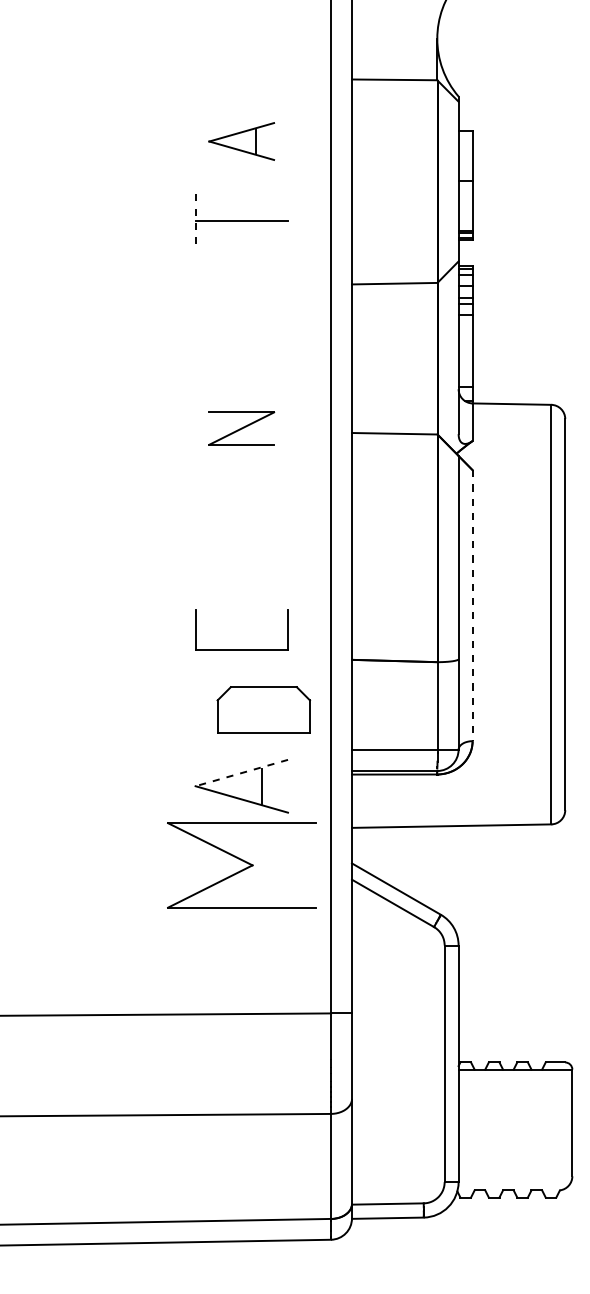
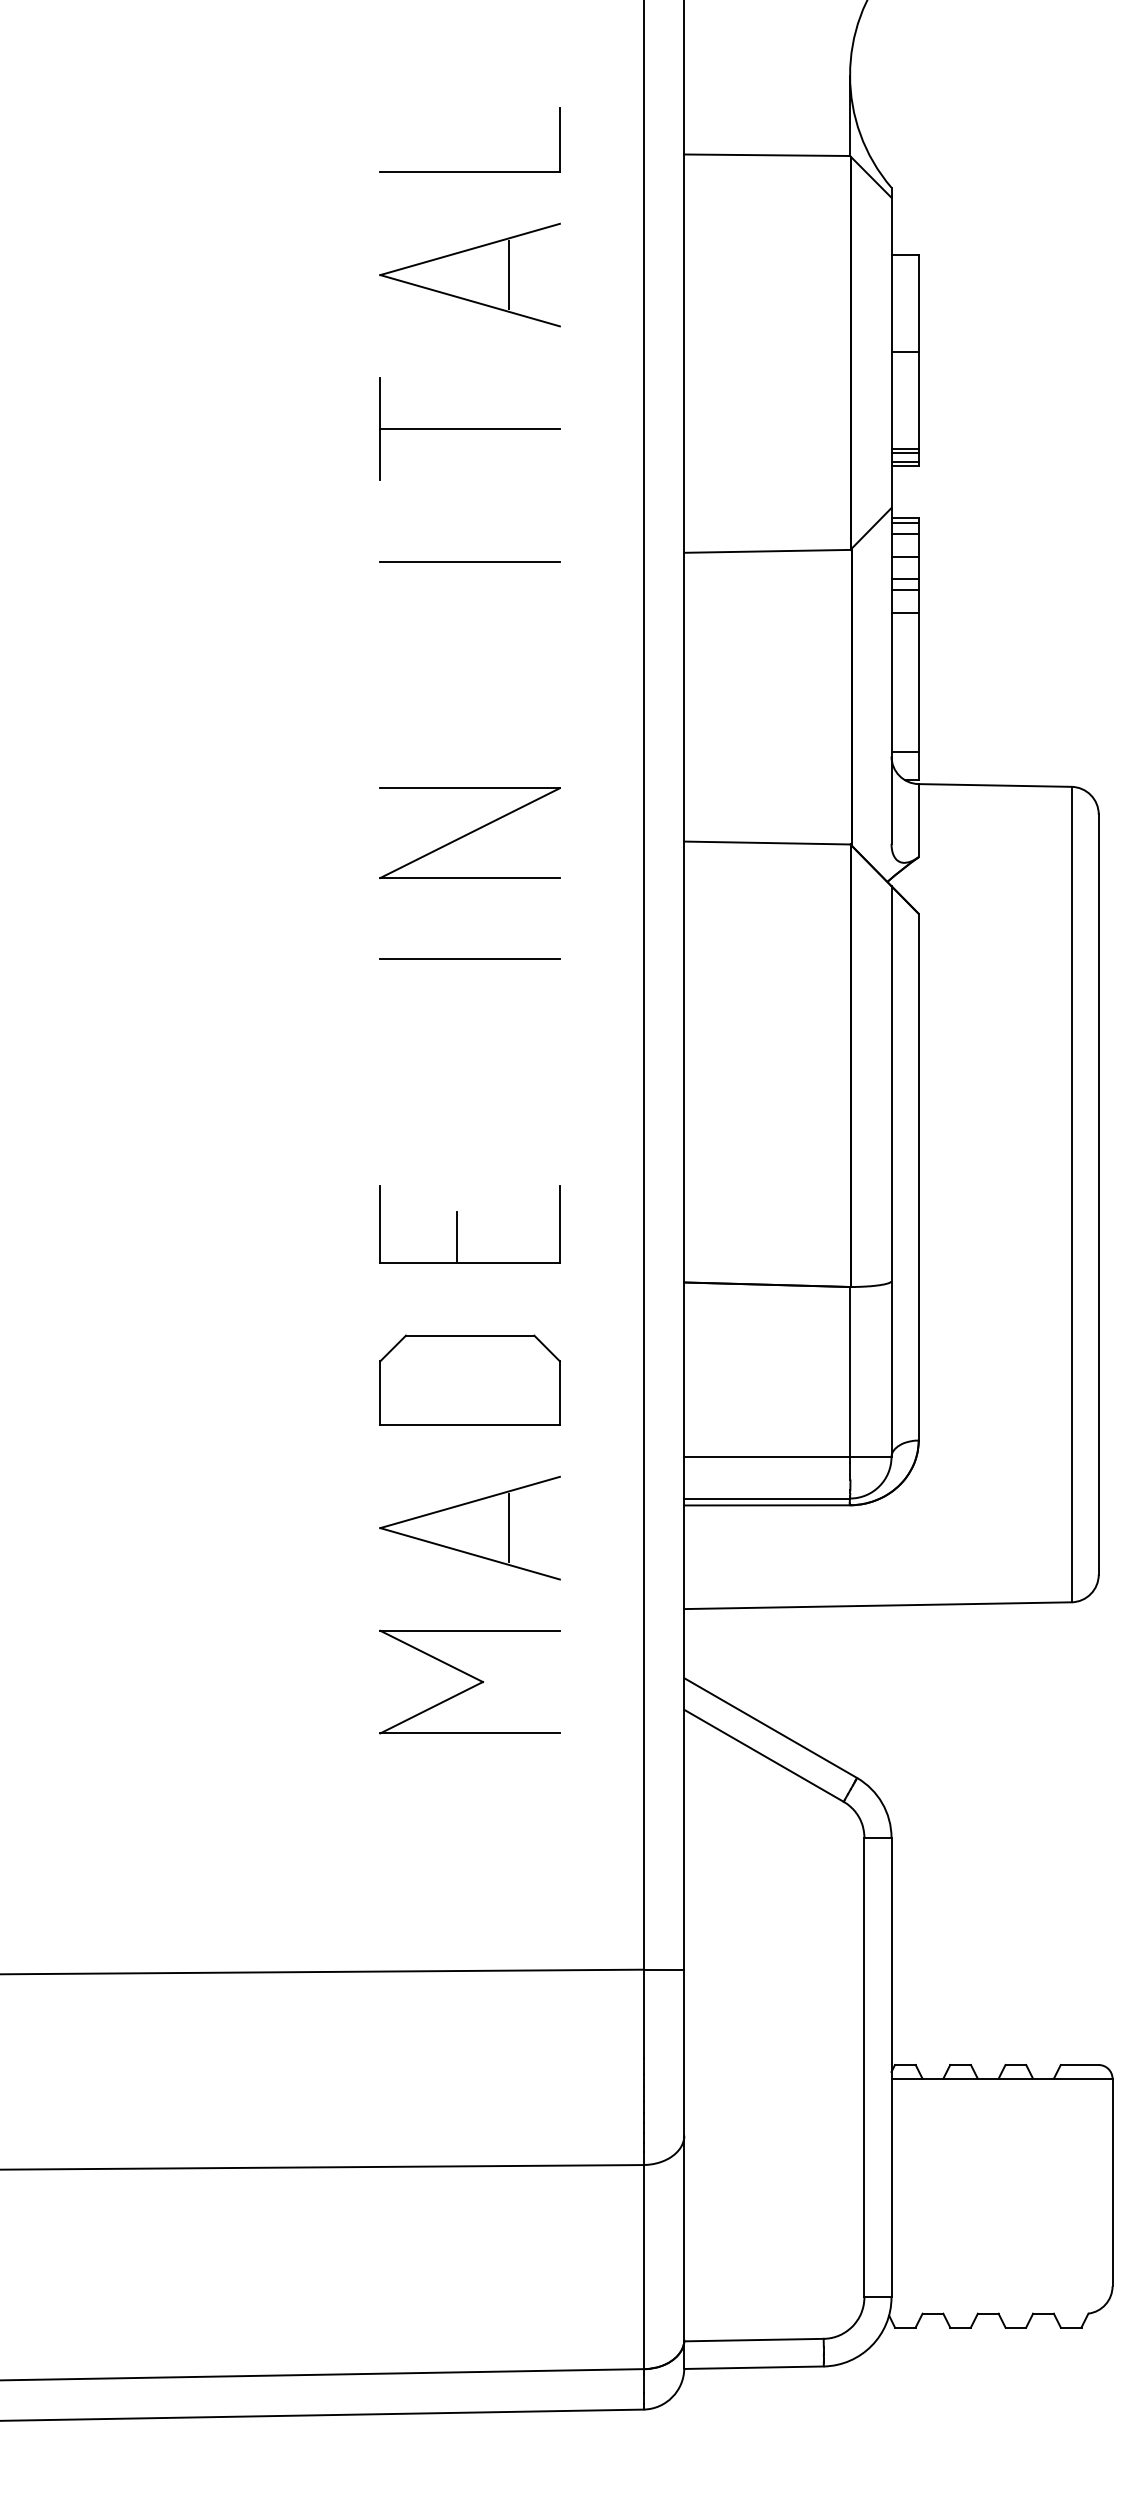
part: (241, 88) -> (469, 171), added
part: (241, 141) -> (469, 275), size x1.43
line: (195, 221) -> (380, 430), dashed -> solid
line: (241, 288) -> (469, 560), added
part: (241, 428) -> (469, 832), size x1.43
line: (241, 493) -> (469, 959), added
line: (472, 606) -> (918, 1178), dashed -> solid
line: (235, 636) -> (457, 1237), added
part: (263, 709) -> (469, 1378), moved
line: (241, 773) -> (469, 1503), dashed -> solid
part: (241, 865) -> (469, 1682), size x0.62

